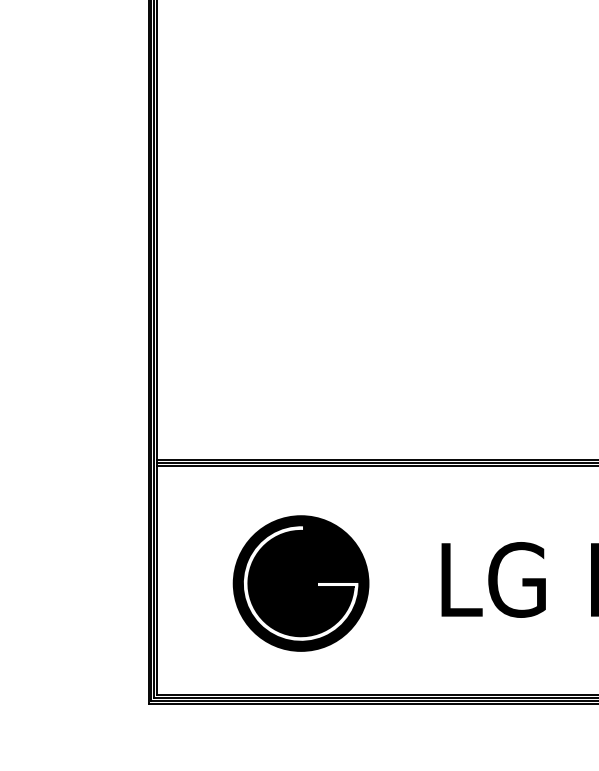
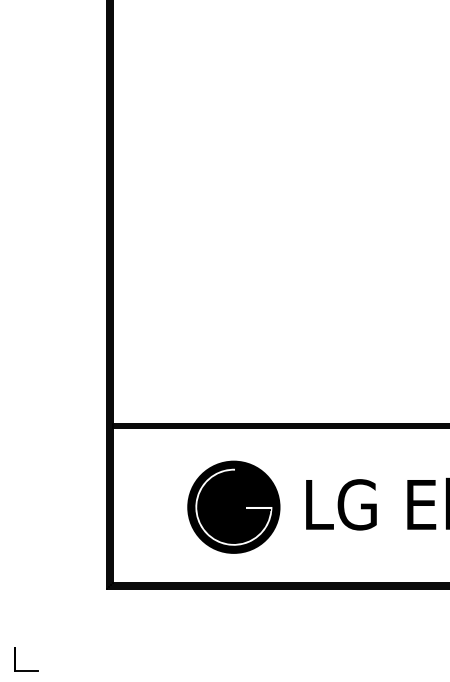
part: (300, 582) -> (233, 506), moved

